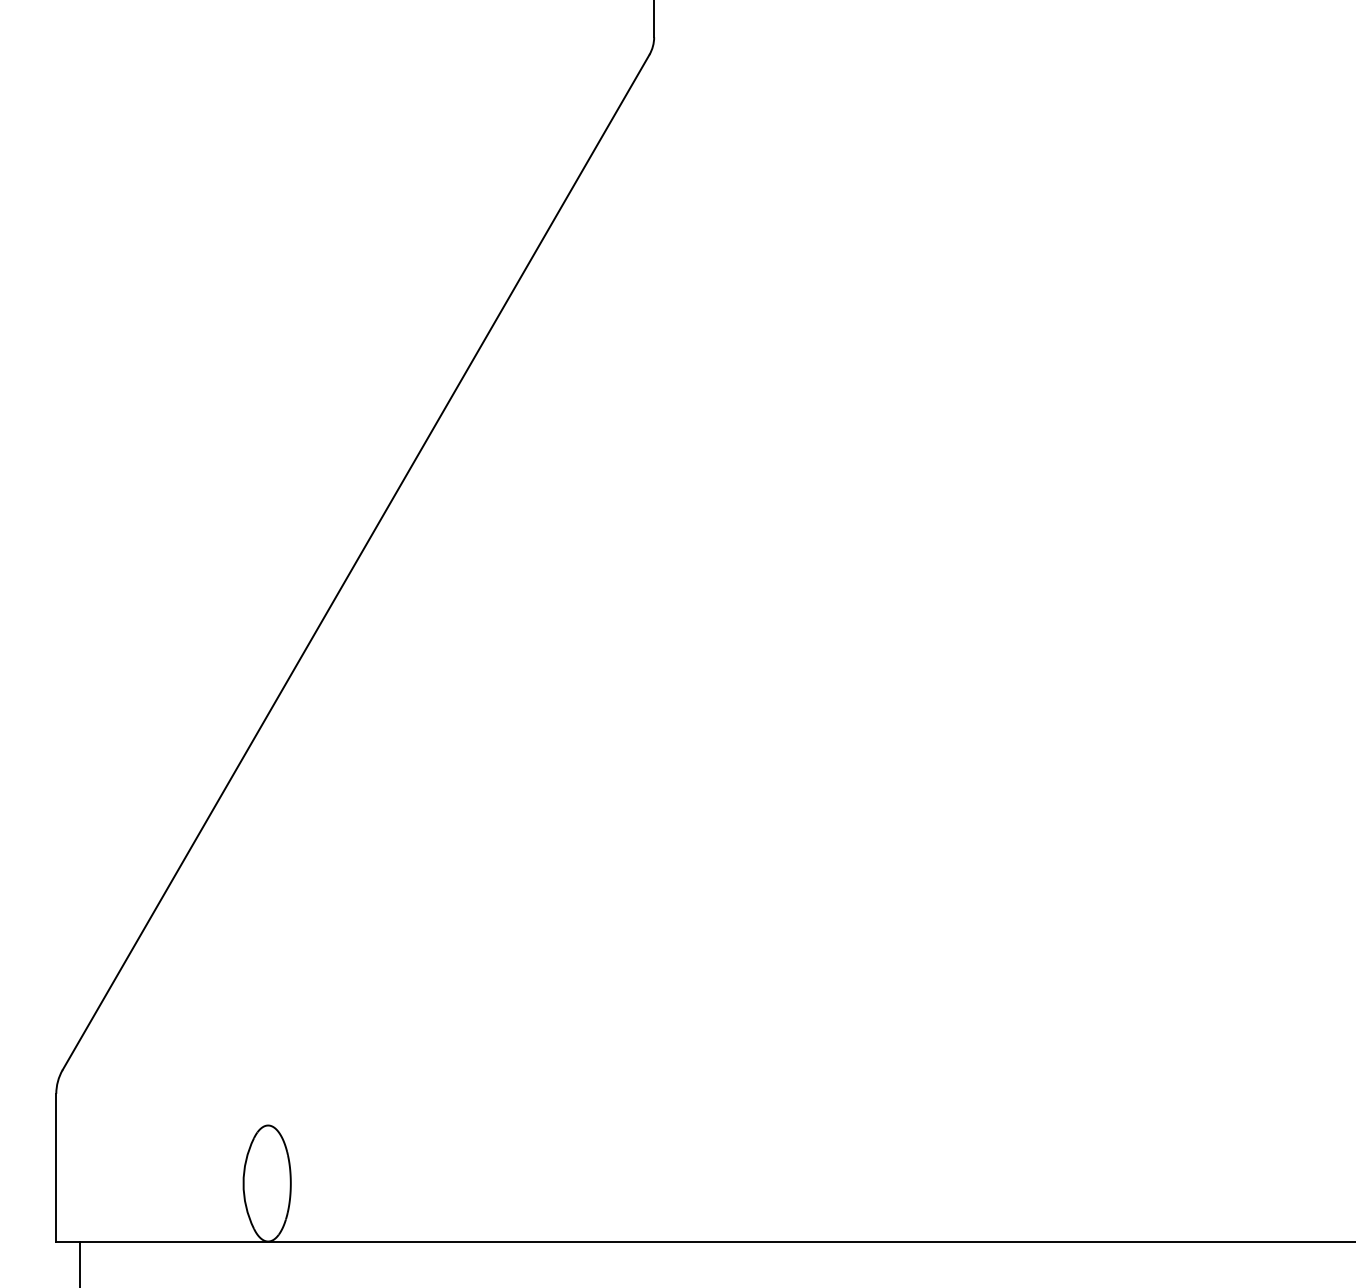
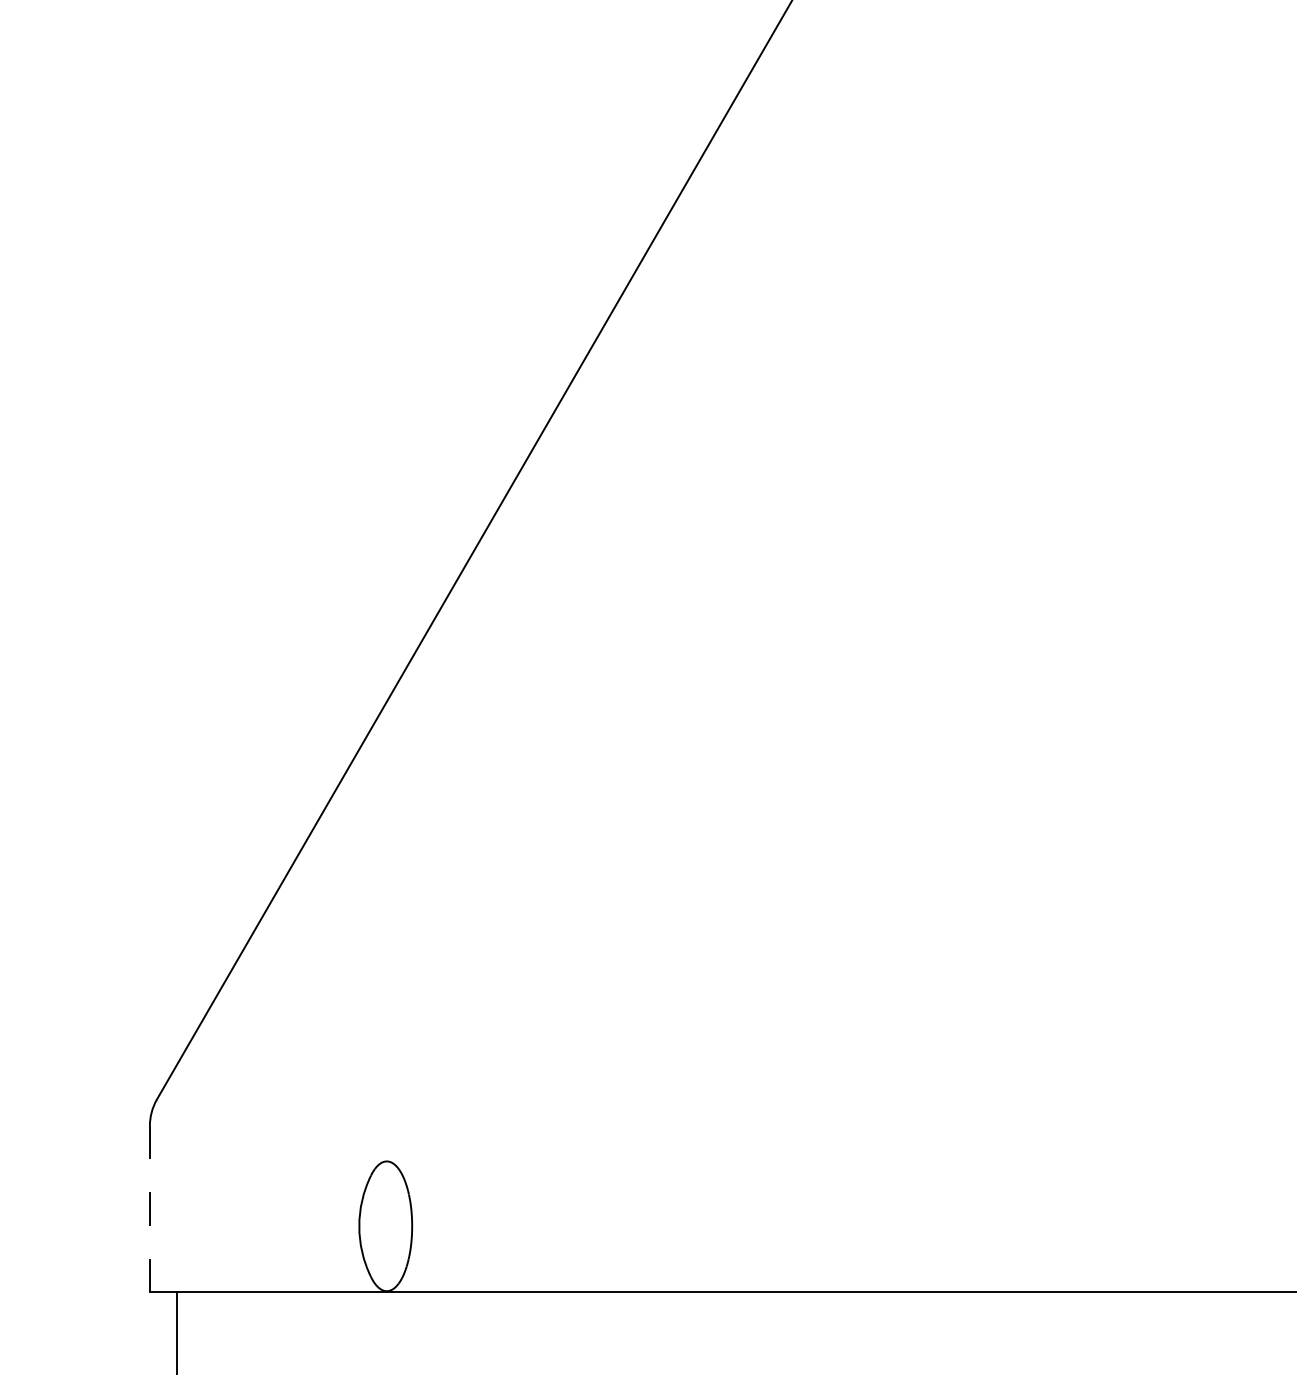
line: (56, 1168) -> (150, 1209), solid -> dashed

